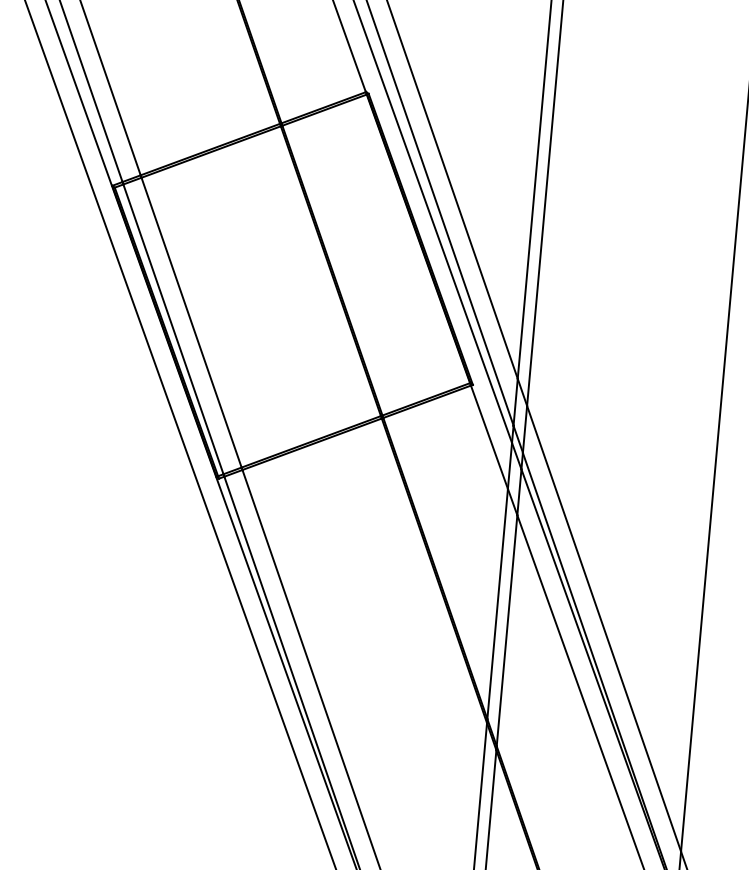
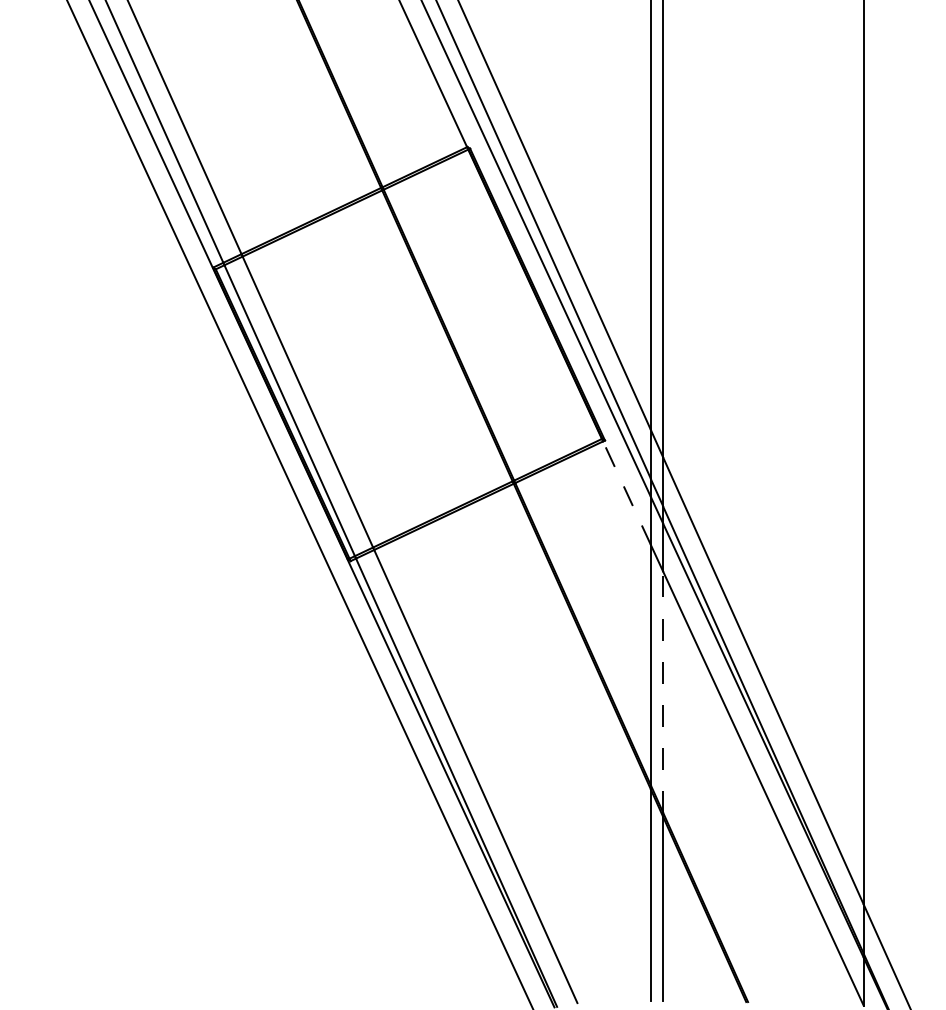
line: (489, 436) -> (626, 492), solid -> dashed
line: (507, 631) -> (663, 692), solid -> dashed

